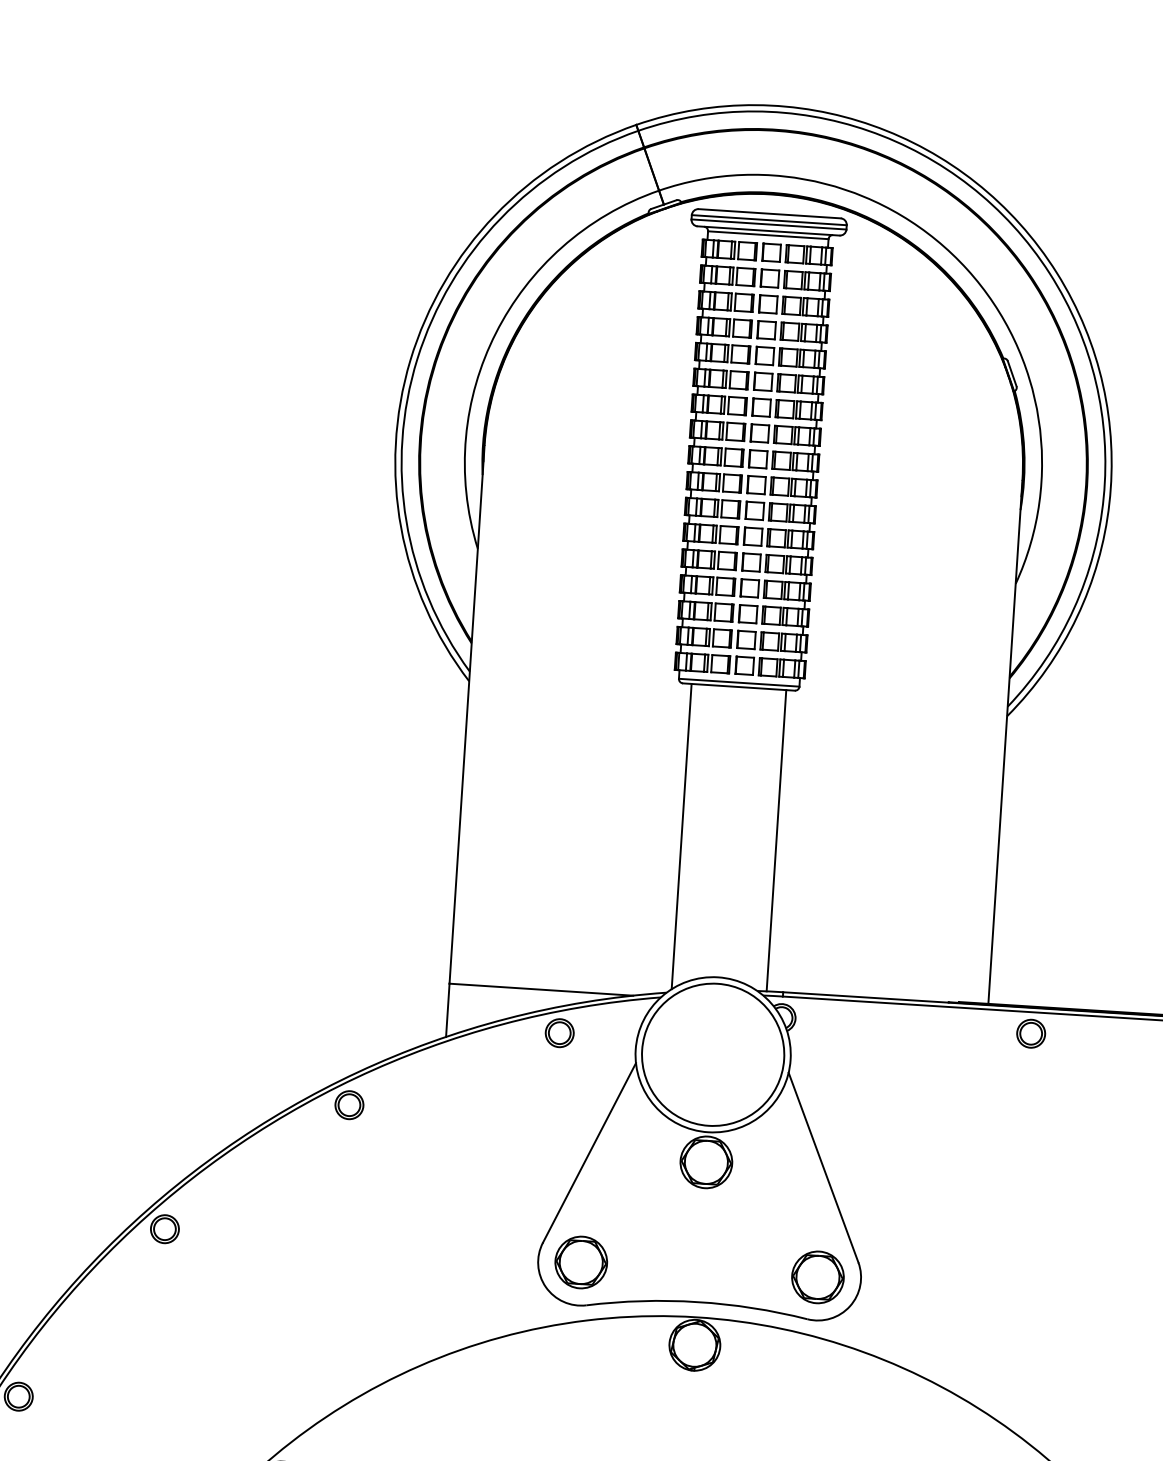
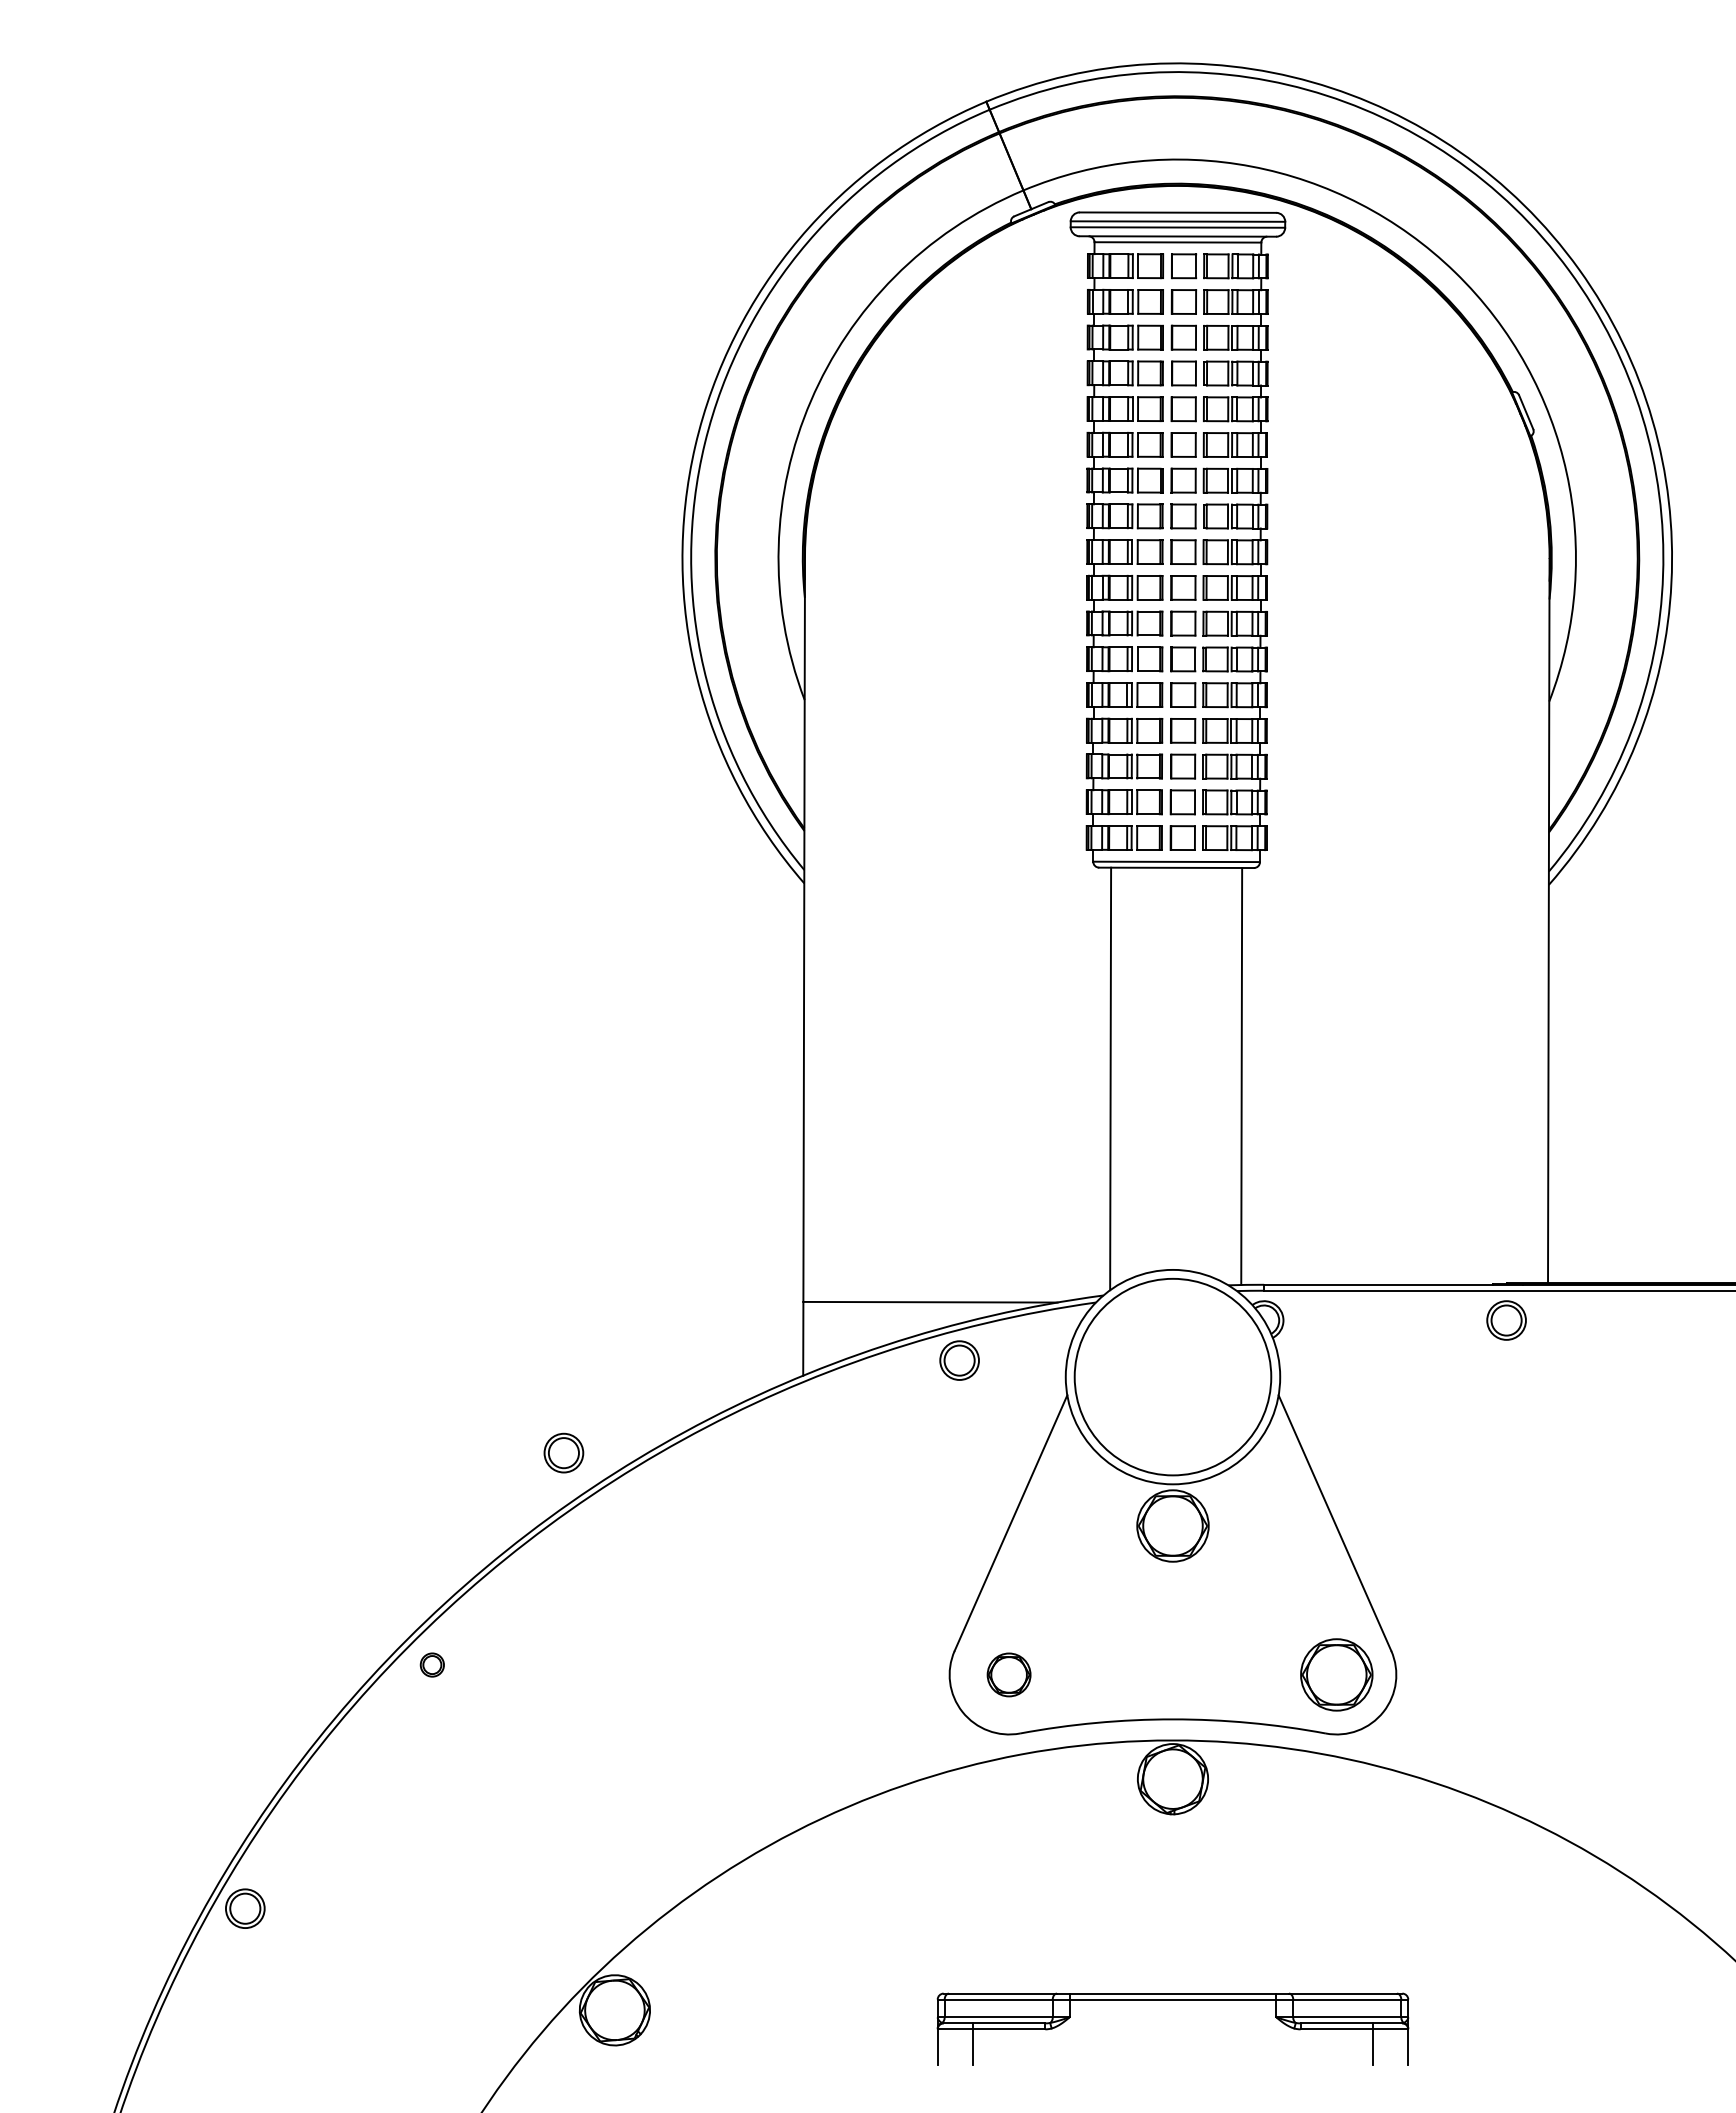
part: (1031, 1033) -> (1506, 1320), moved
part: (349, 1104) -> (563, 1452), moved
part: (165, 1228) -> (432, 1664), size x0.6
part: (580, 1262) -> (1008, 1674), size x0.6

